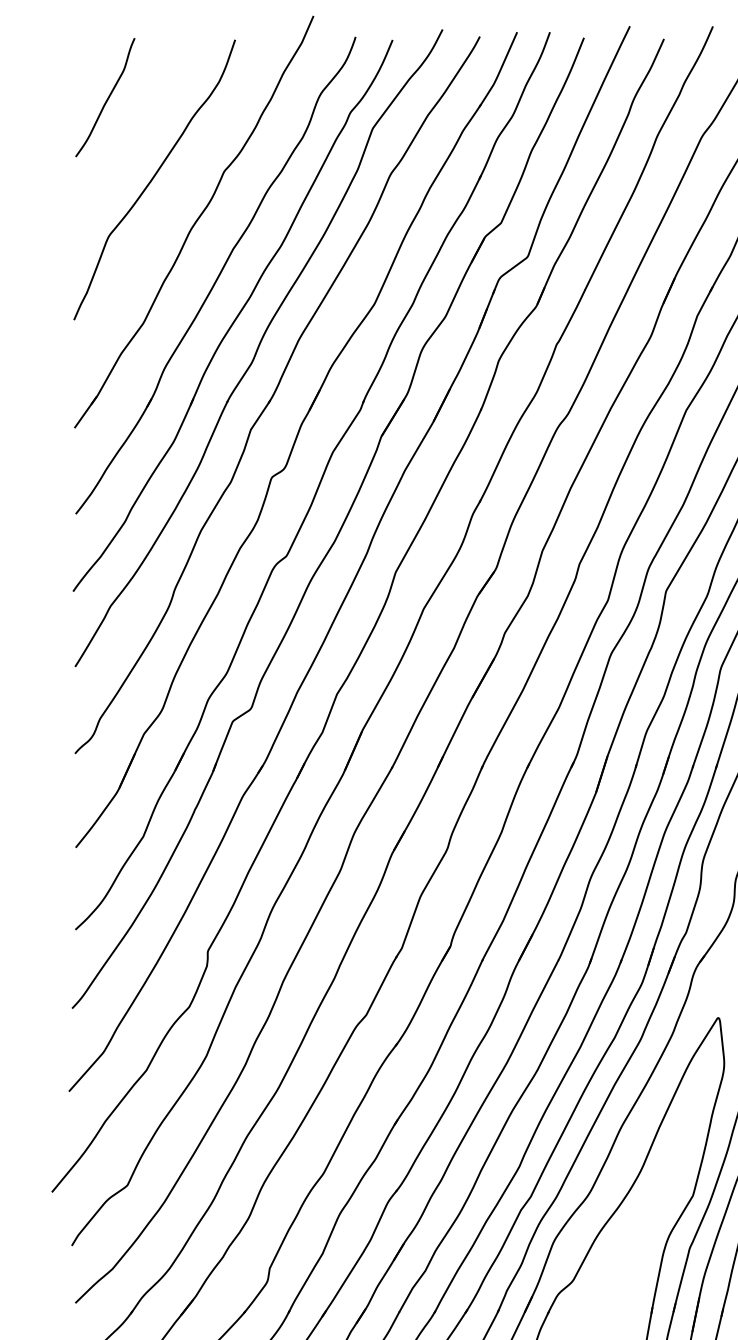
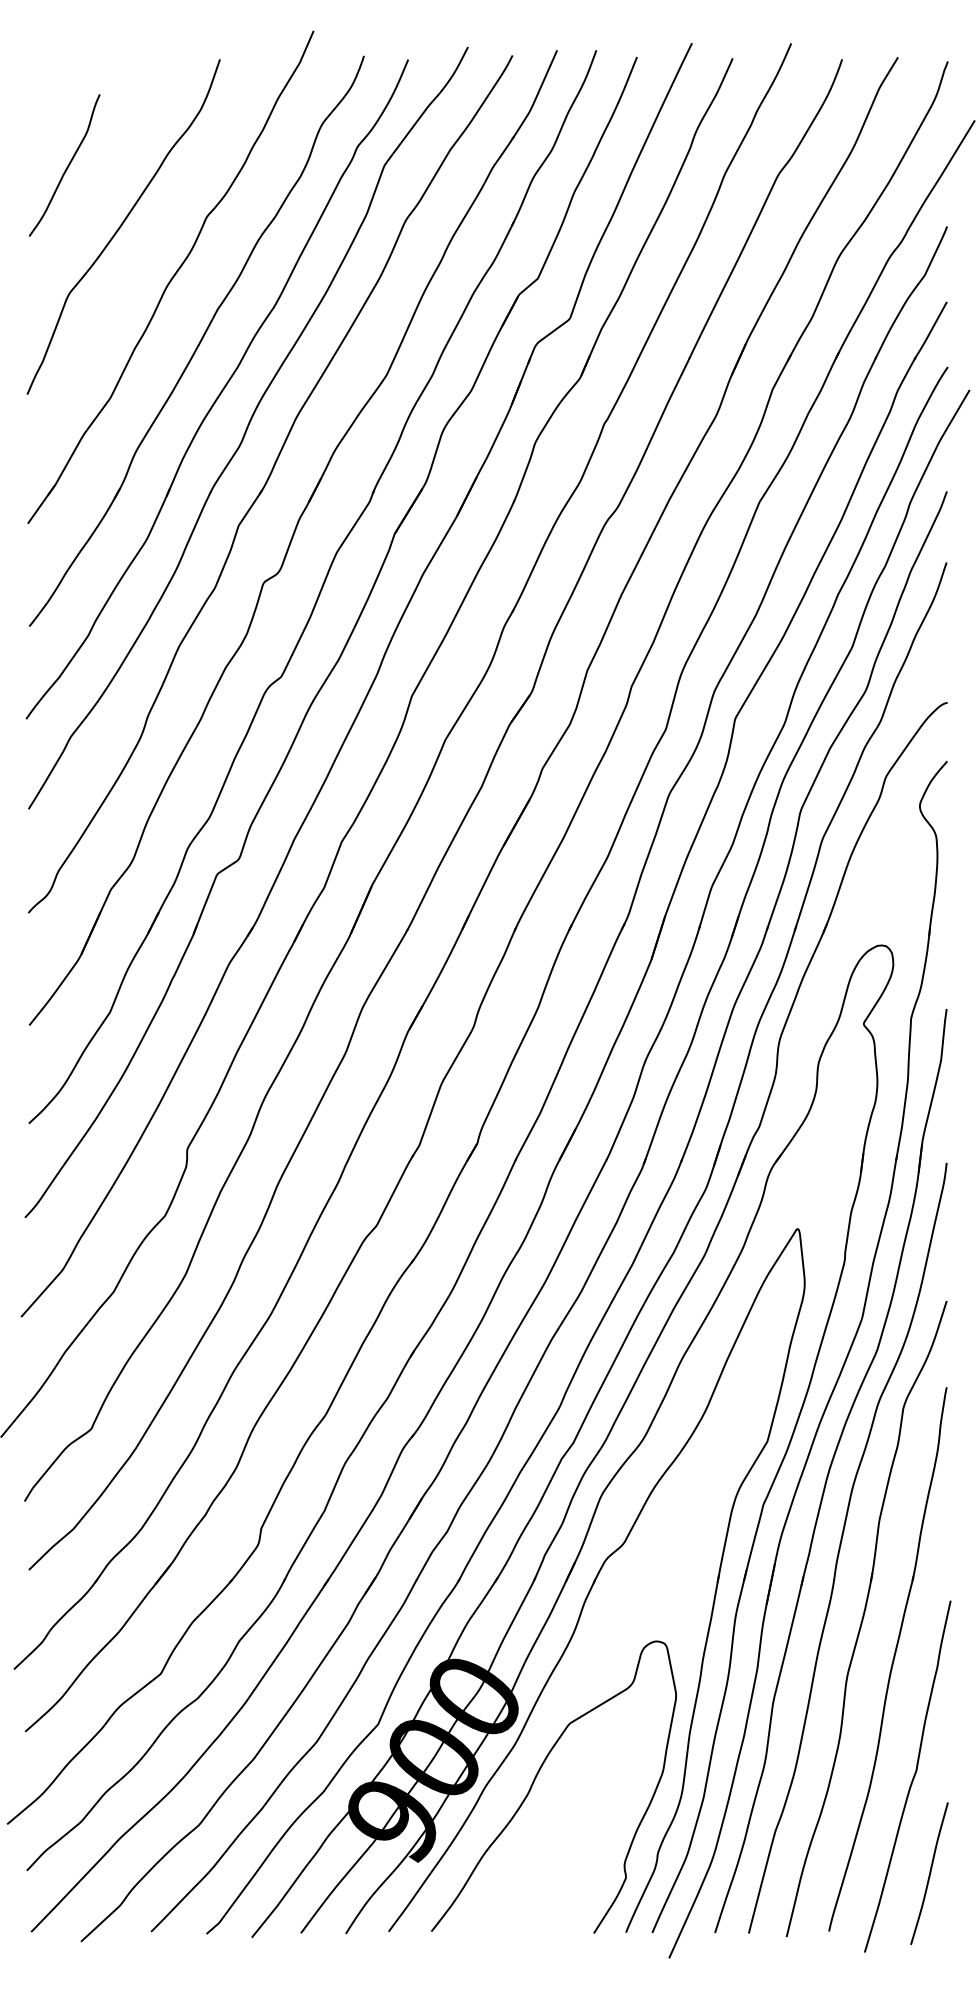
curve: (106, 99) -> (66, 167), moved

